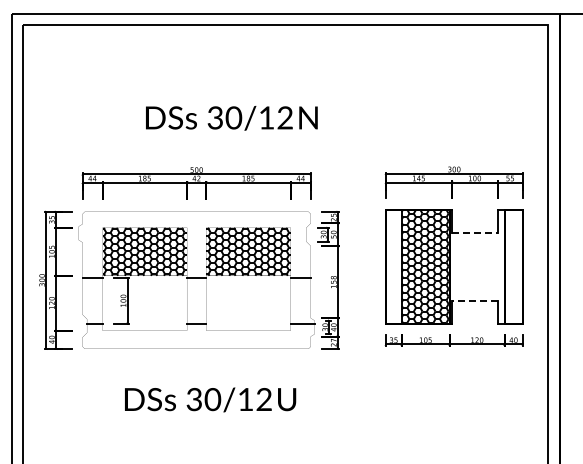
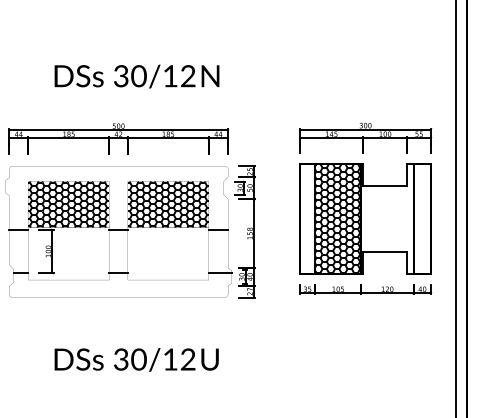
text: (231, 118) -> (136, 76), moved
line: (474, 232) -> (384, 186), dashed -> solid
line: (474, 301) -> (384, 252), dashed -> solid
text: (210, 399) -> (136, 359), moved

